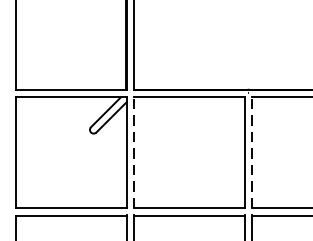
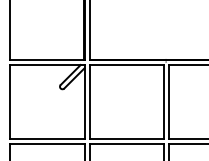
line: (134, 151) -> (89, 101), dashed -> solid
line: (252, 151) -> (168, 101), dashed -> solid

